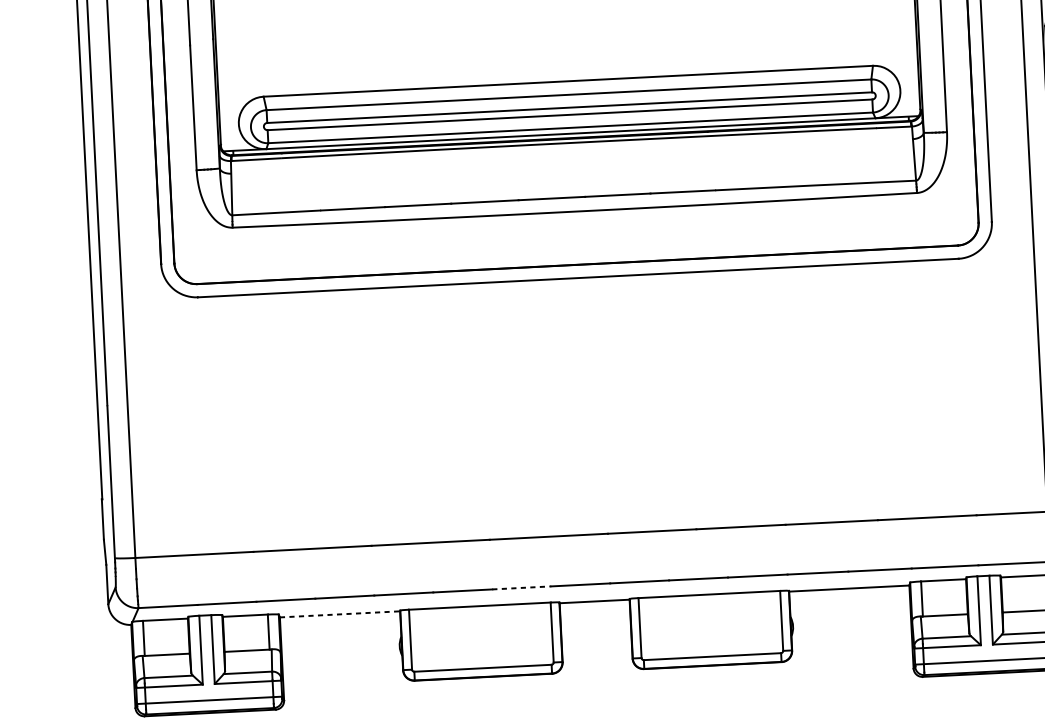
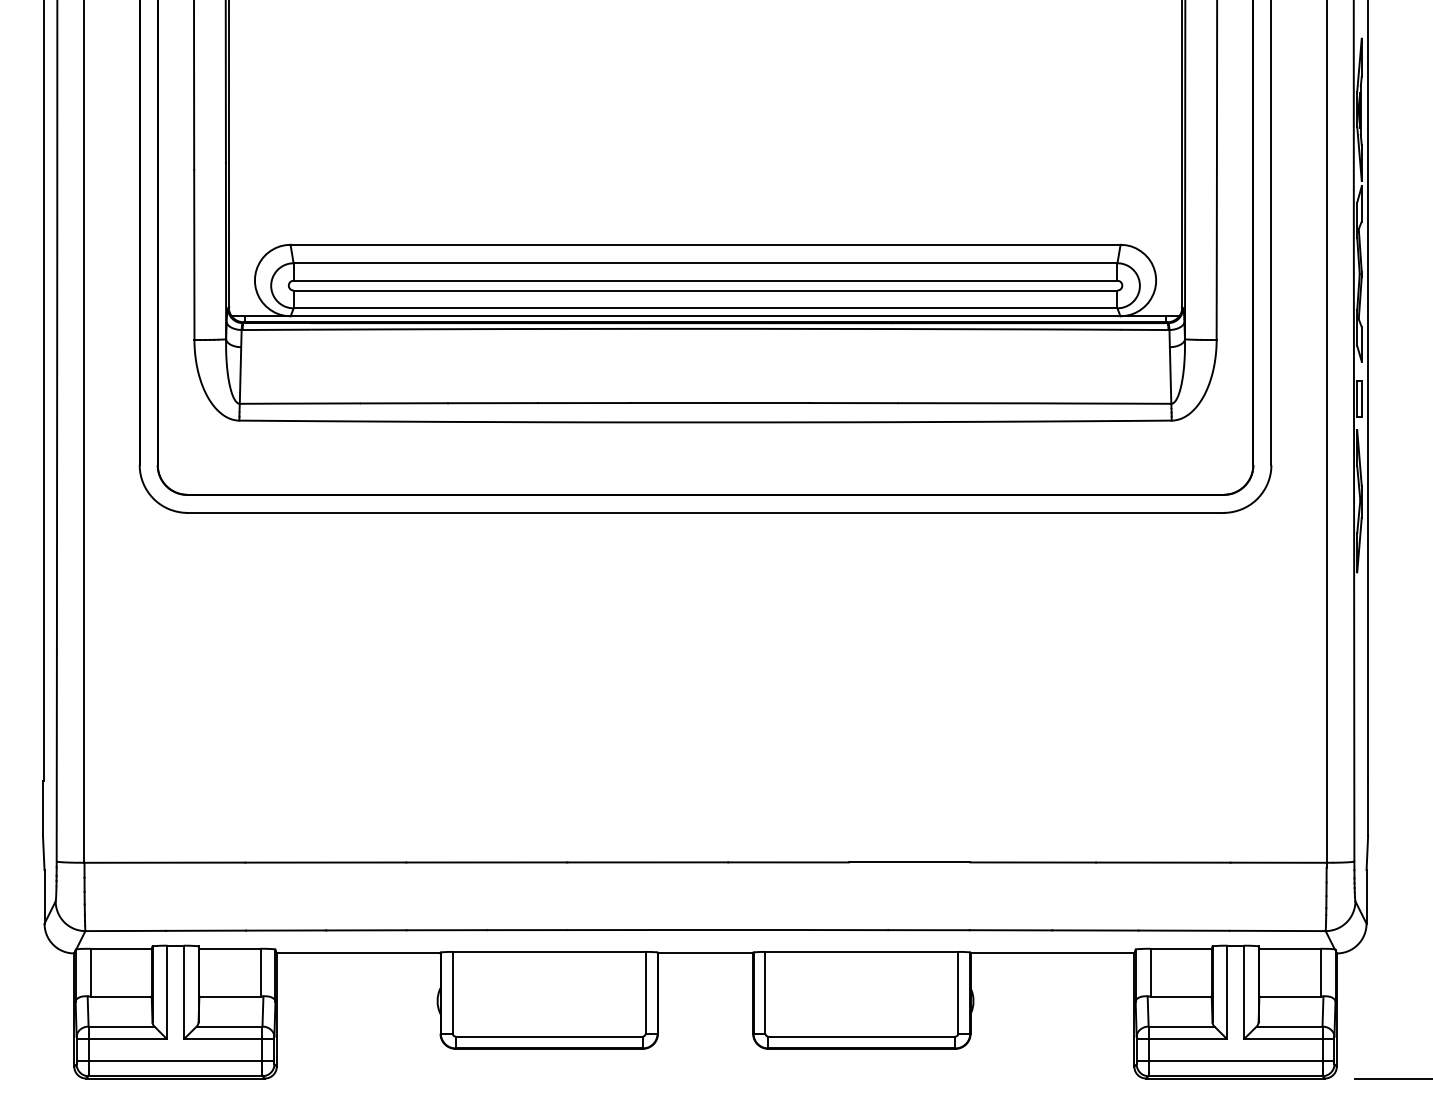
line: (521, 588) -> (607, 930), dashed -> solid
line: (339, 614) -> (358, 953), dashed -> solid

